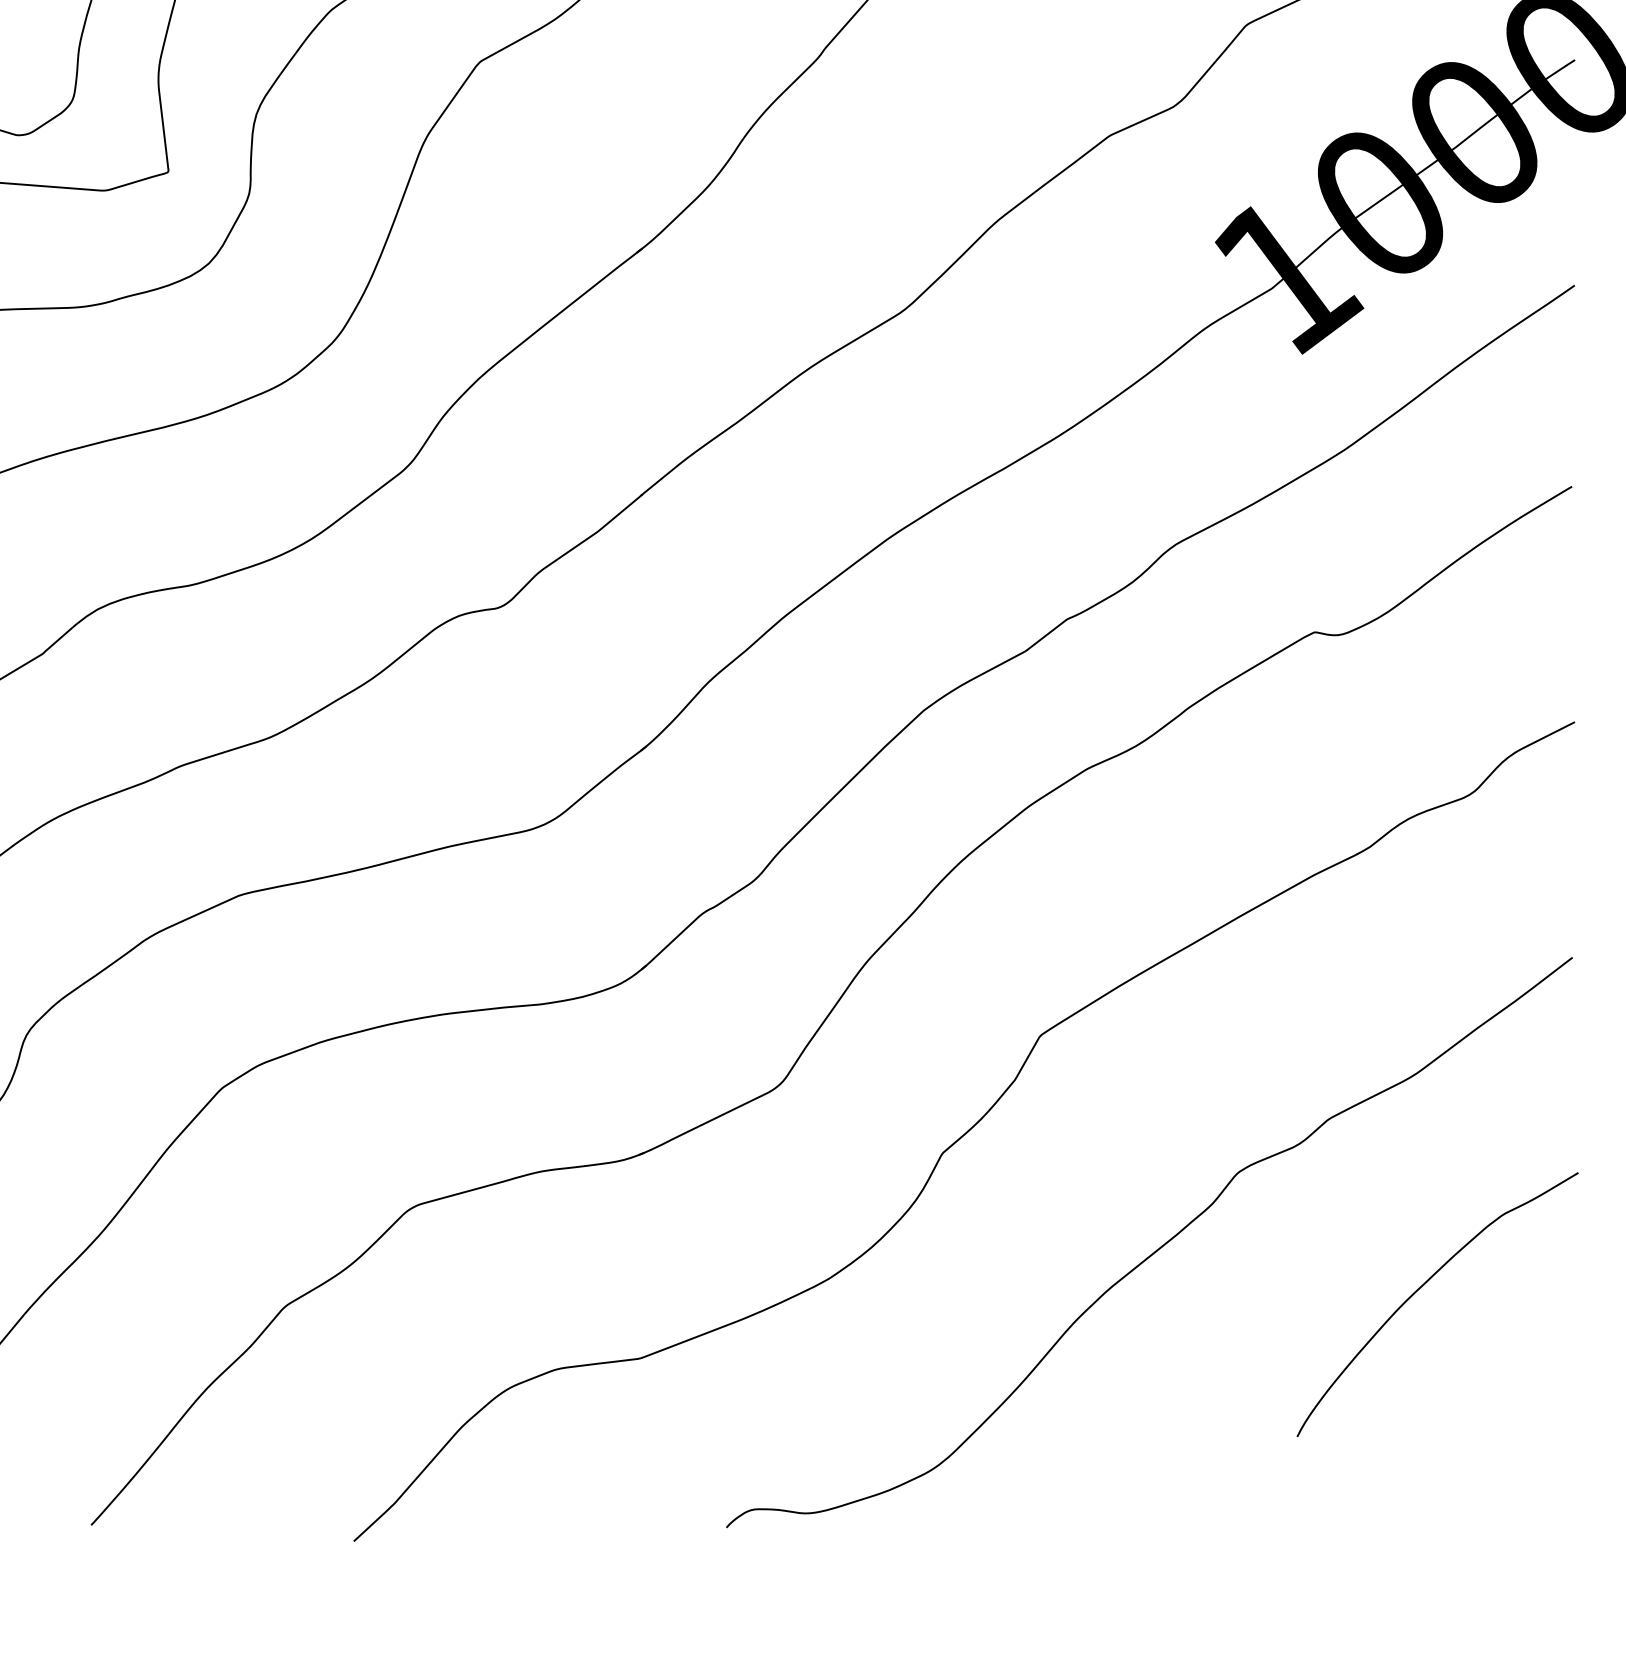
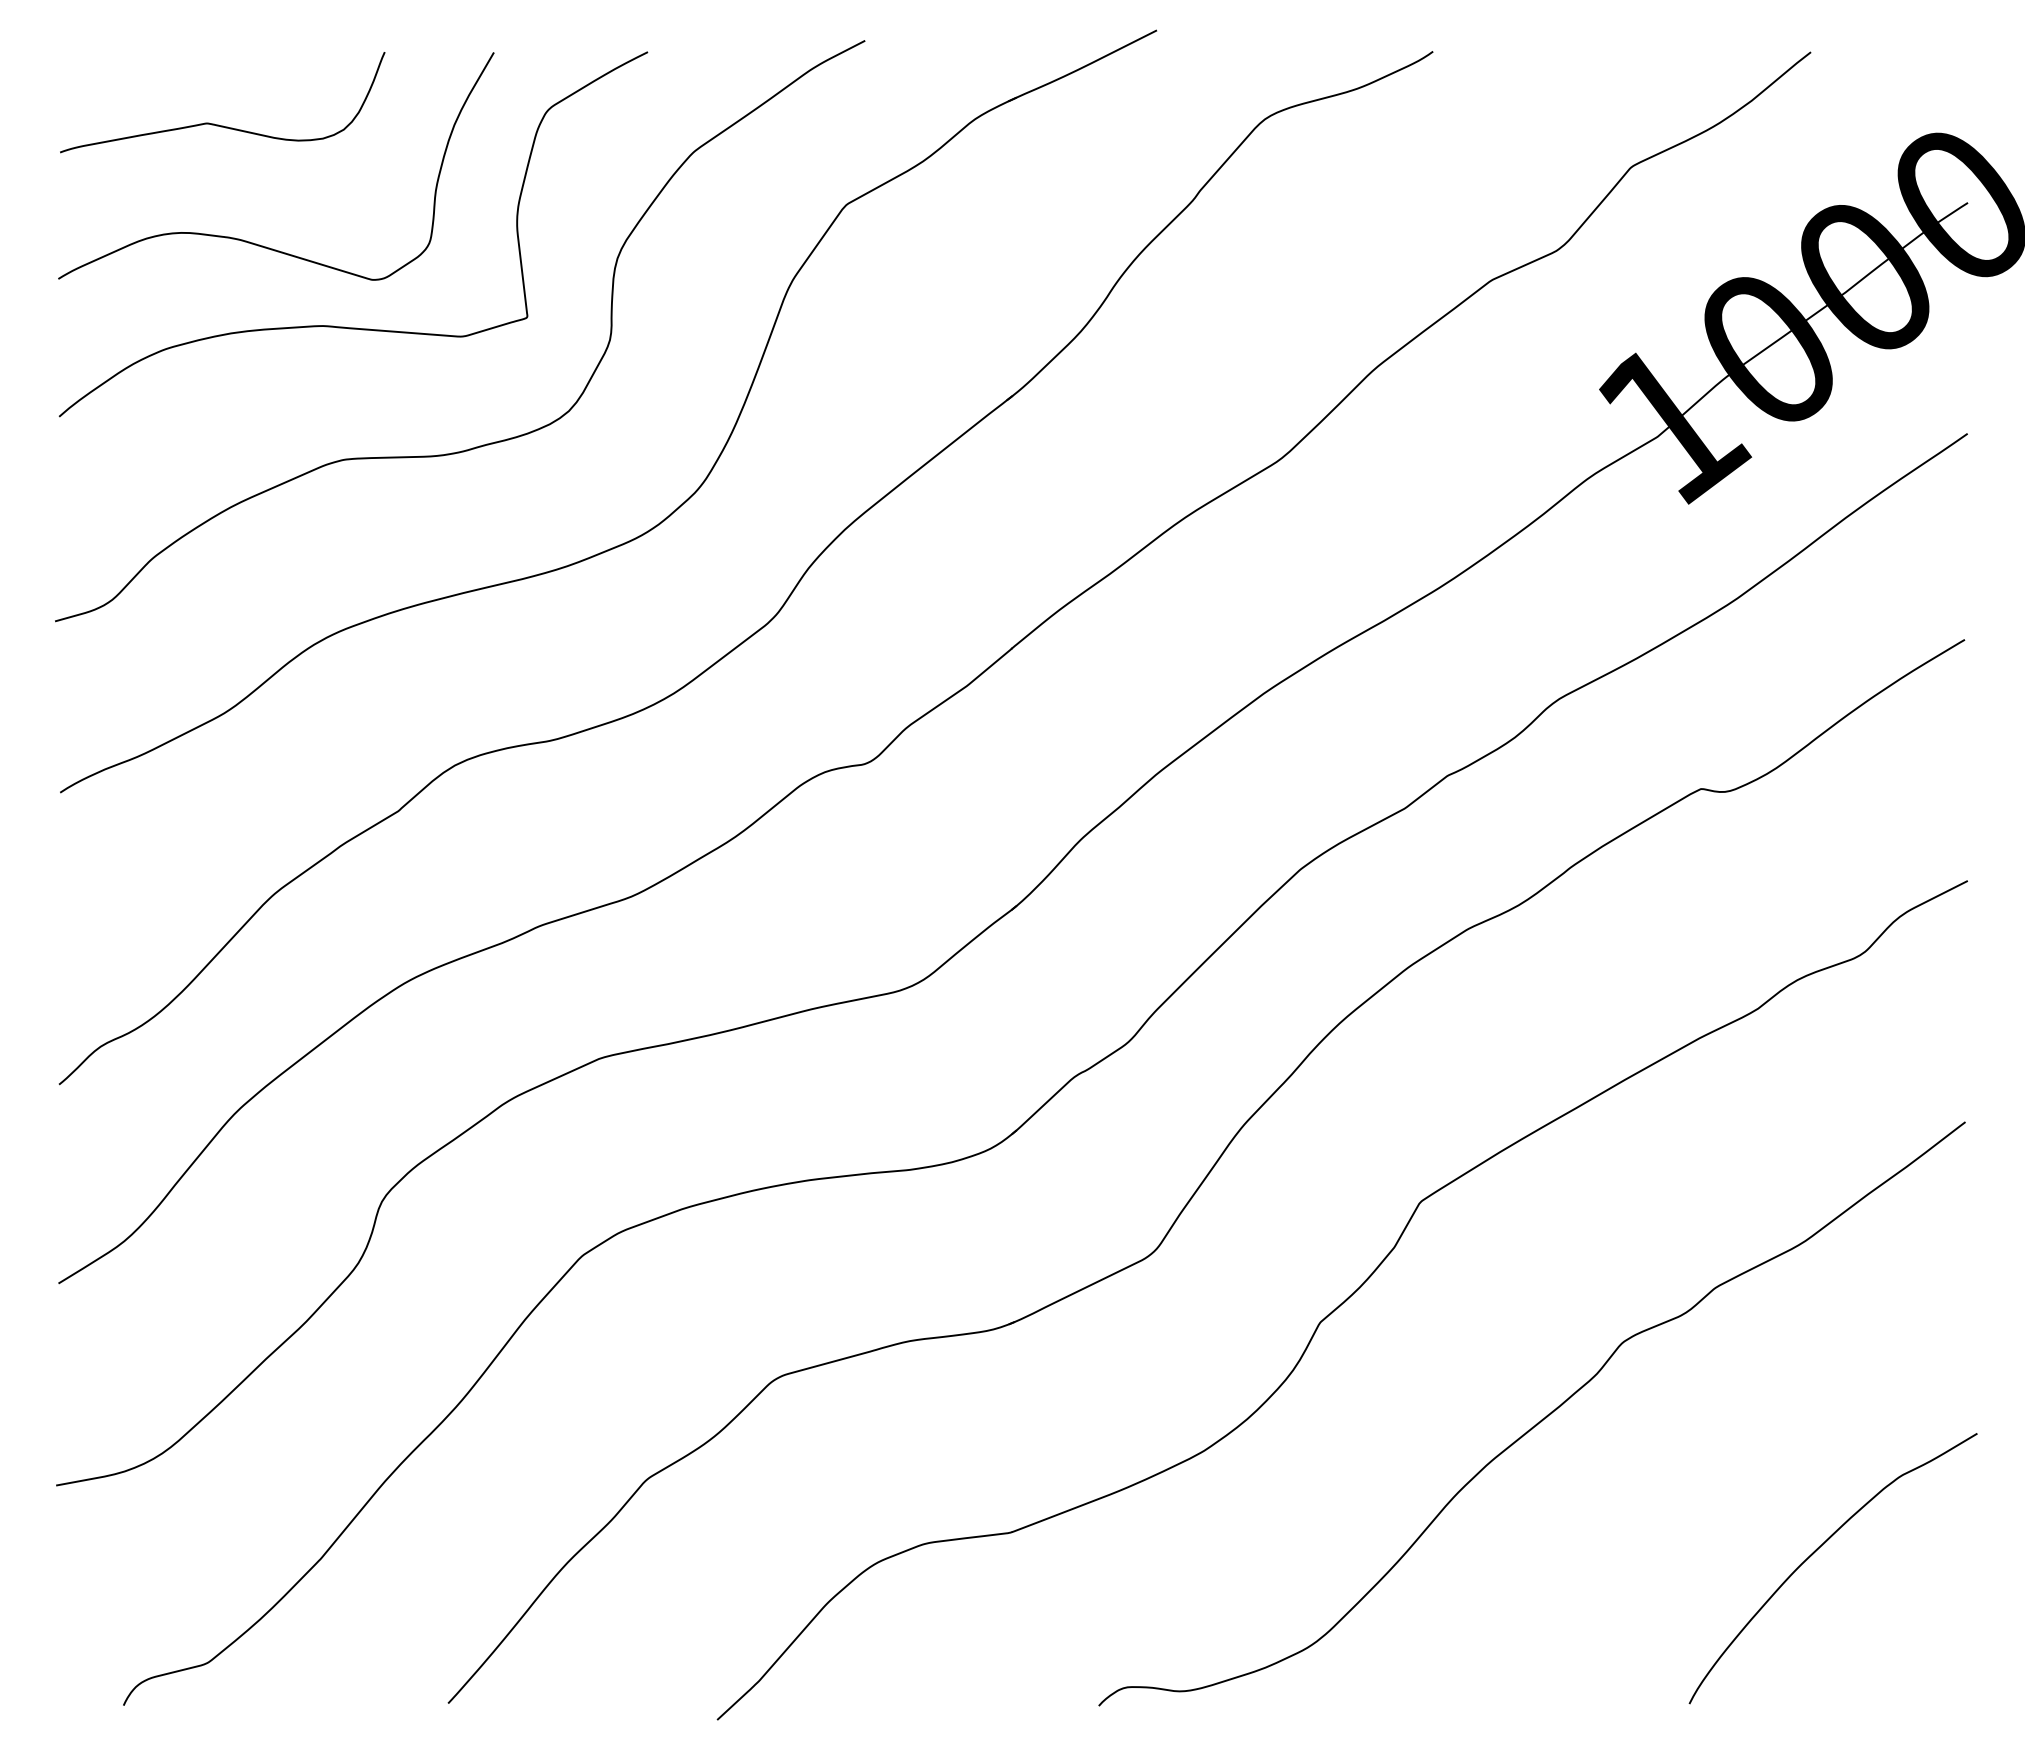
curve: (1421, 1288) -> (1816, 1551), moved

